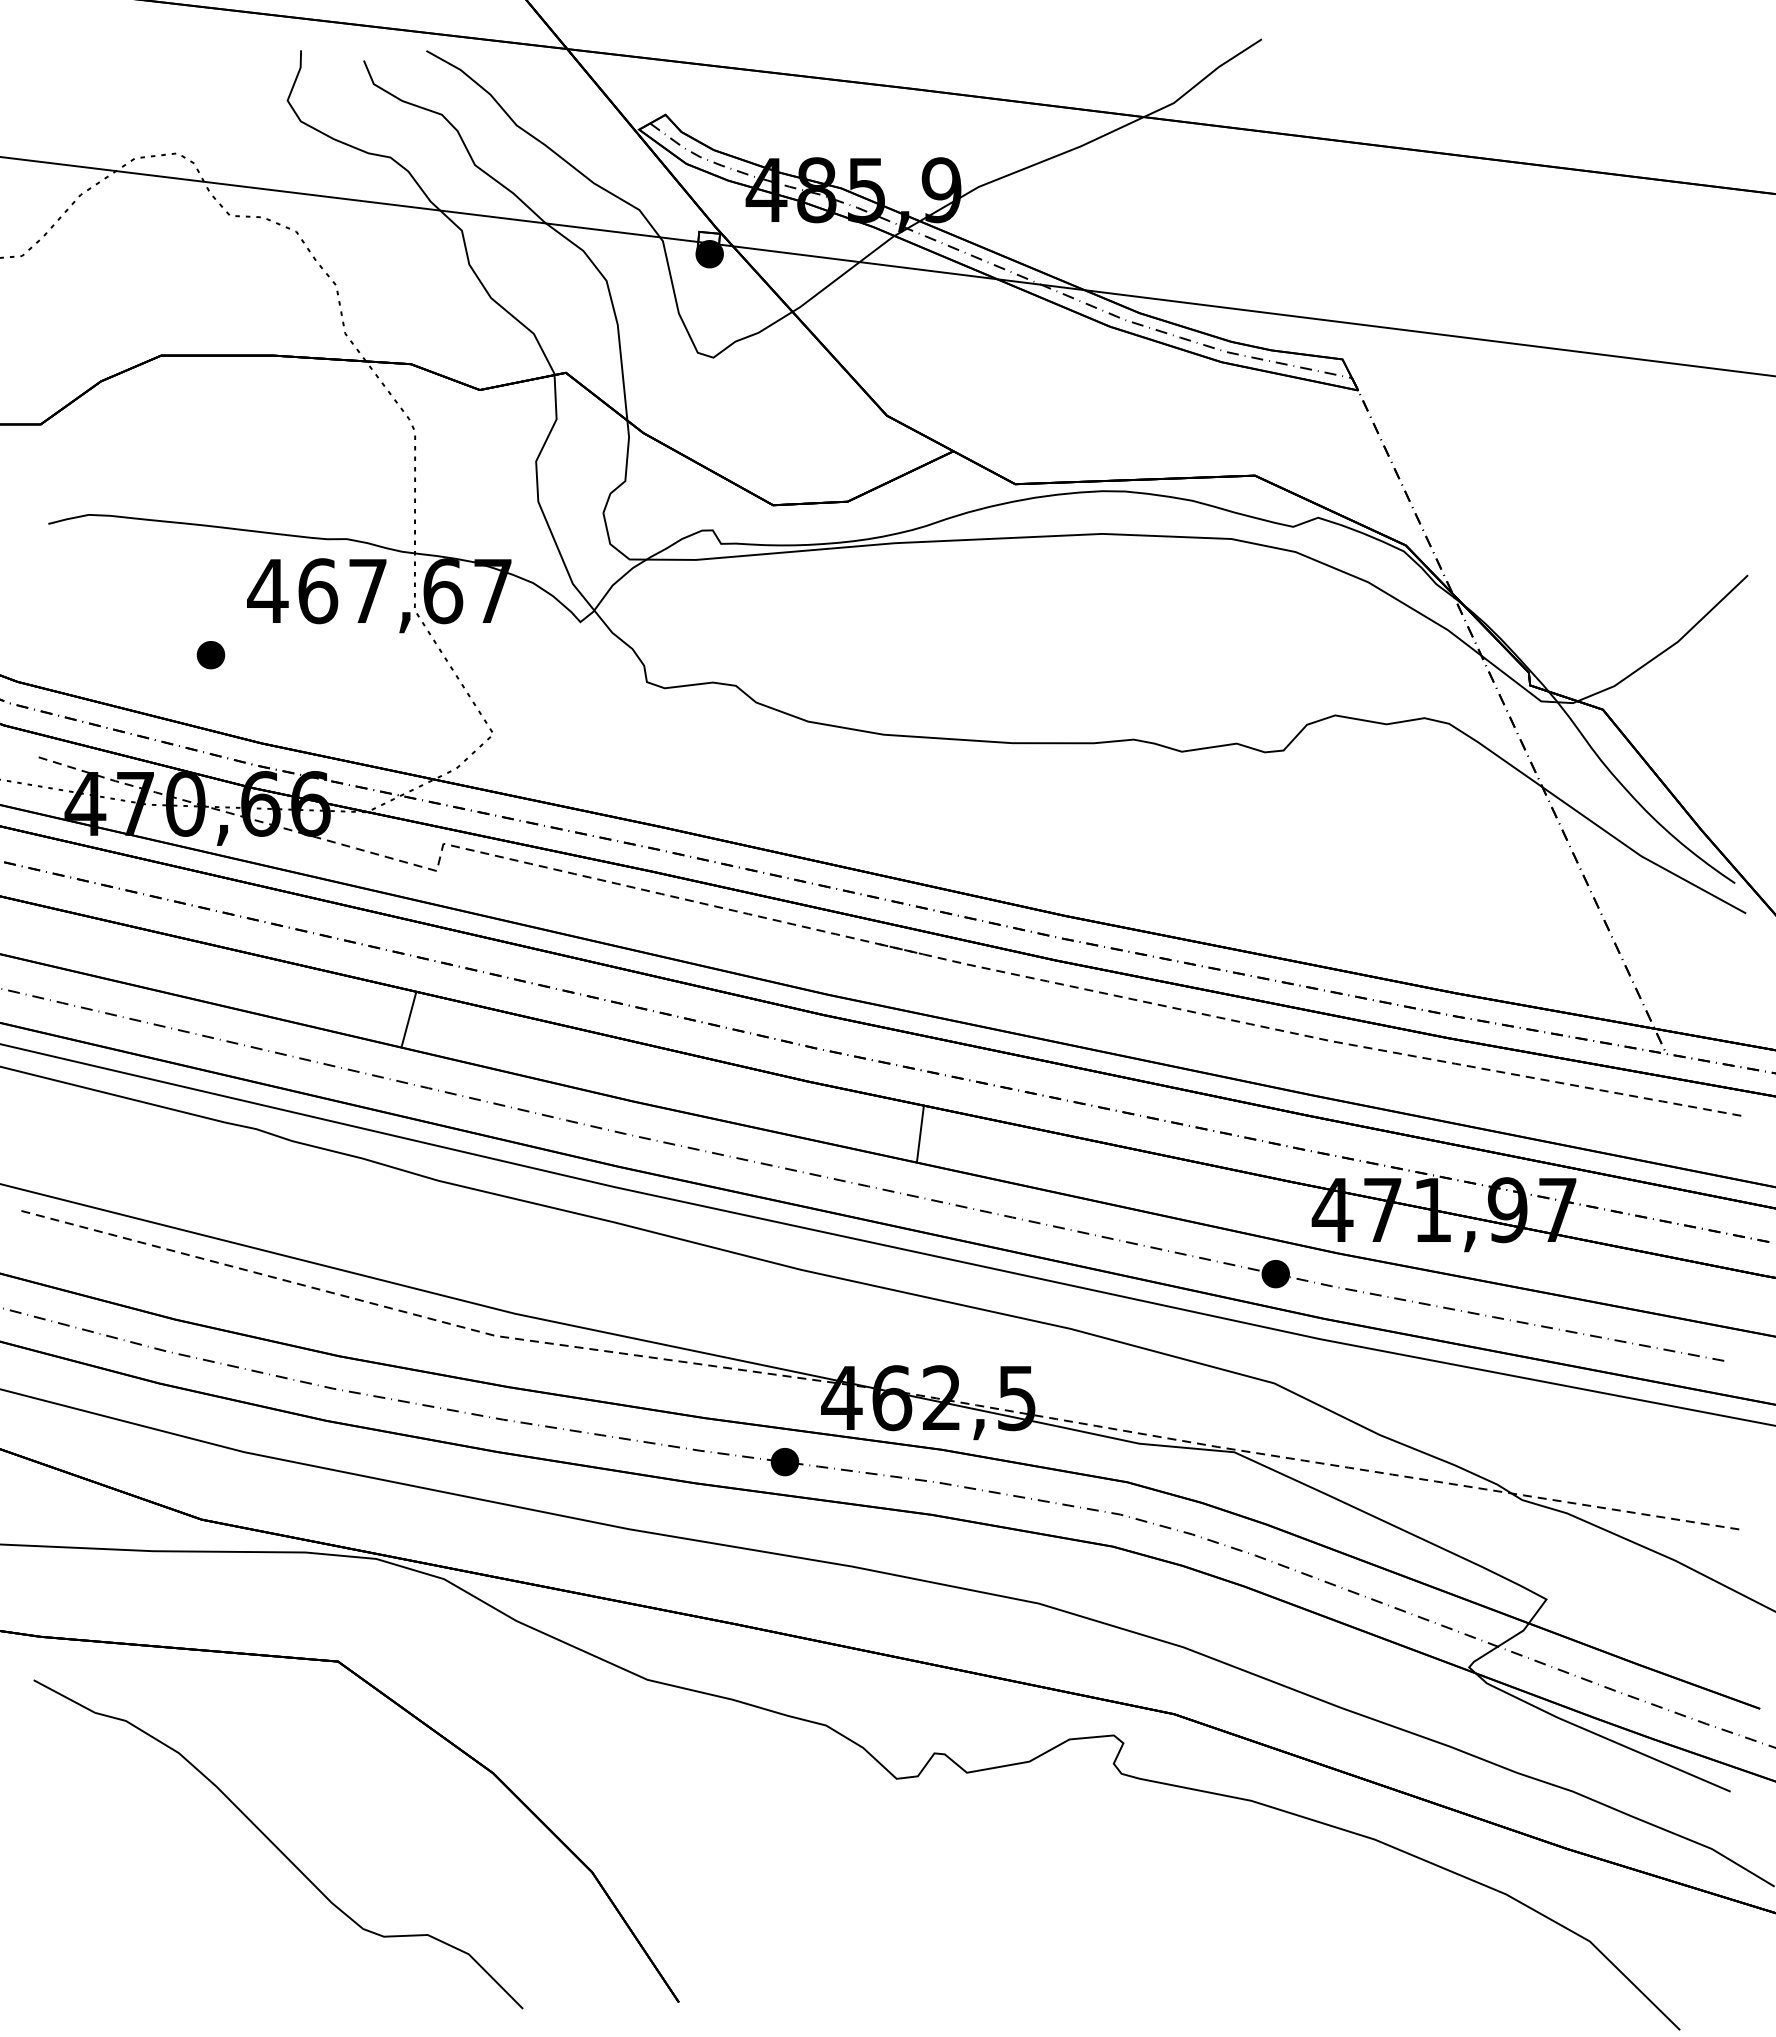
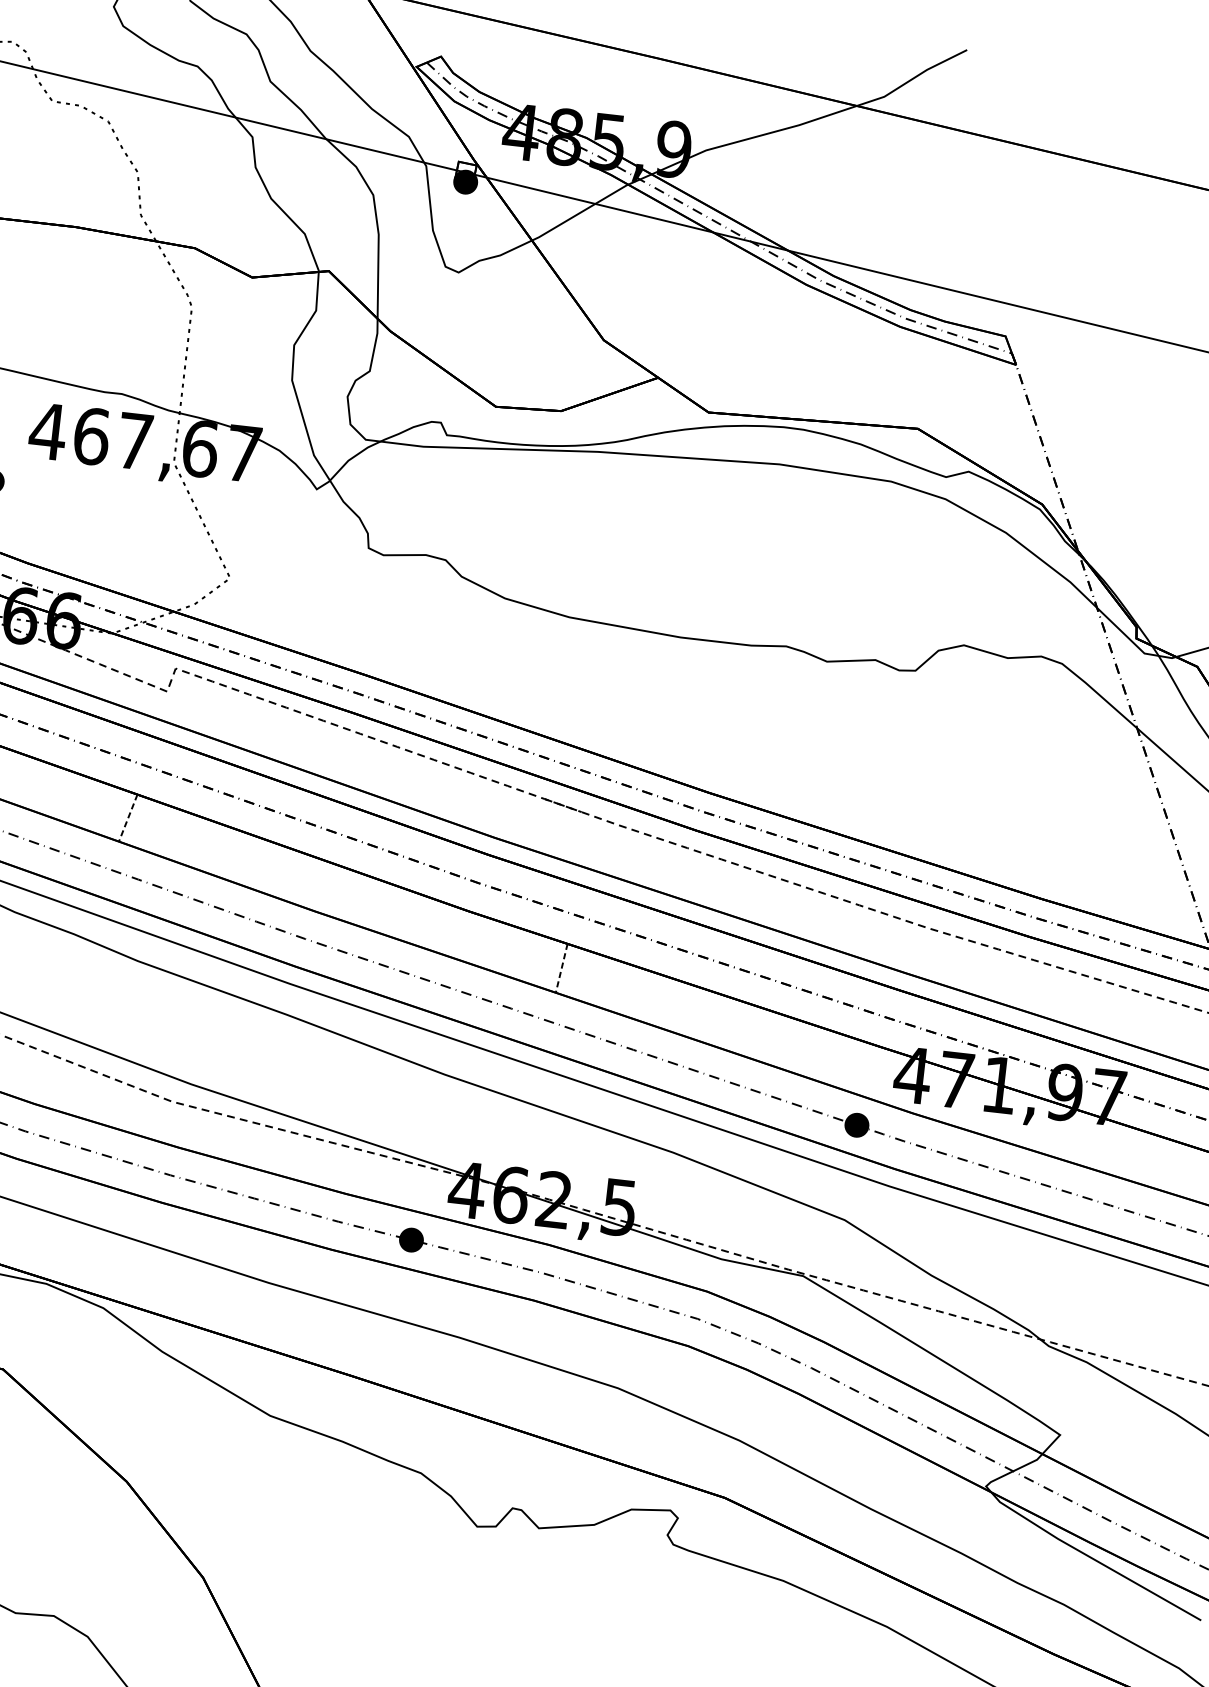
line: (408, 1019) -> (127, 817), solid -> dashed
line: (920, 1134) -> (561, 968), solid -> dashed

